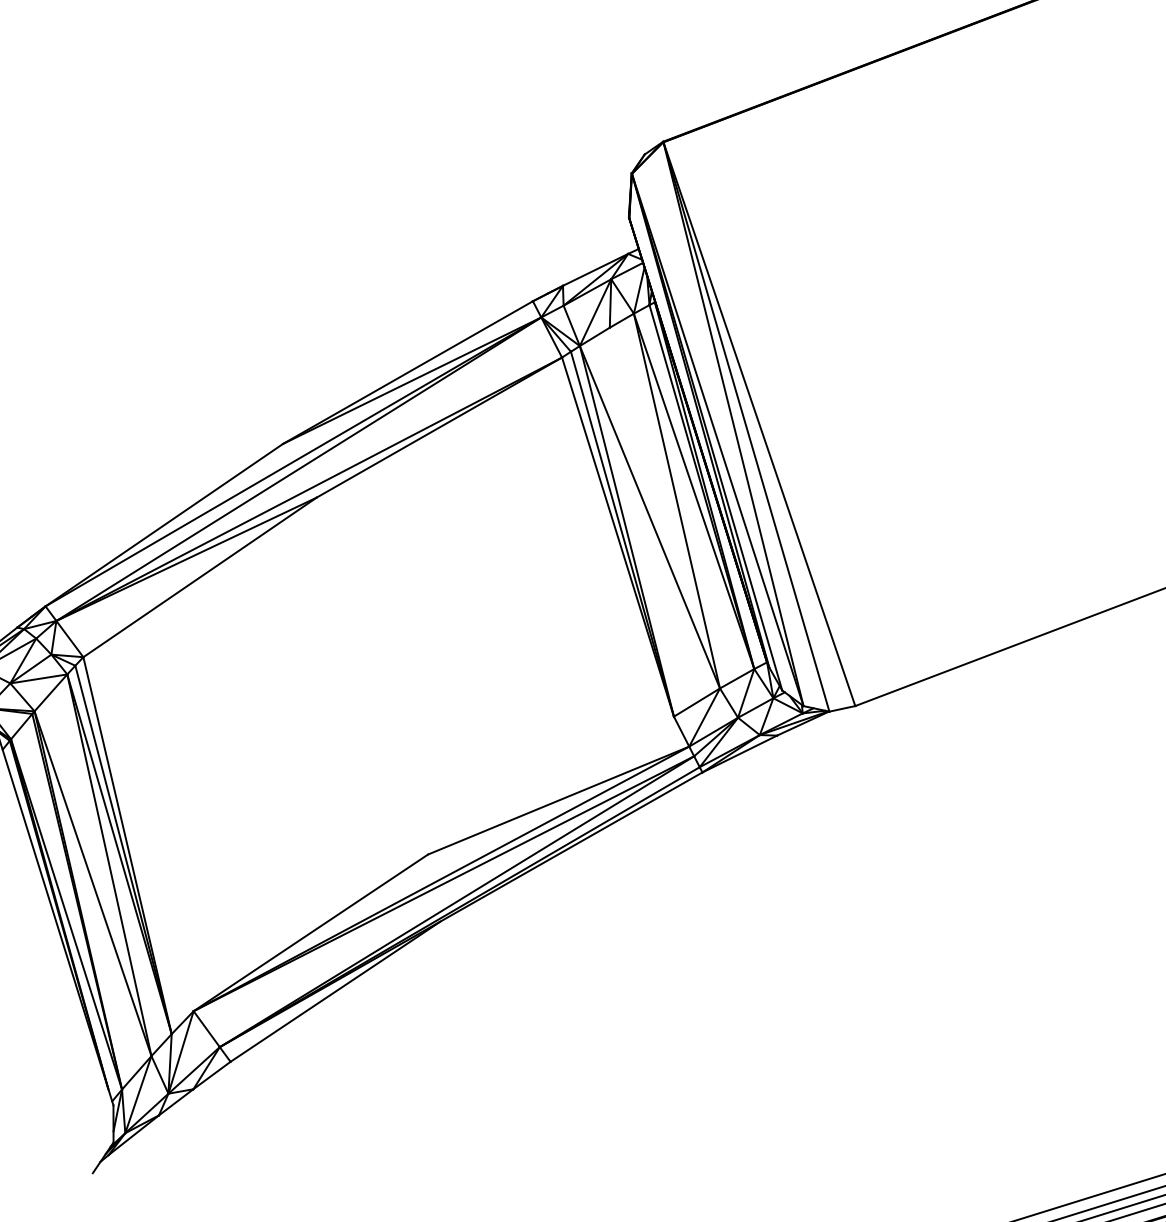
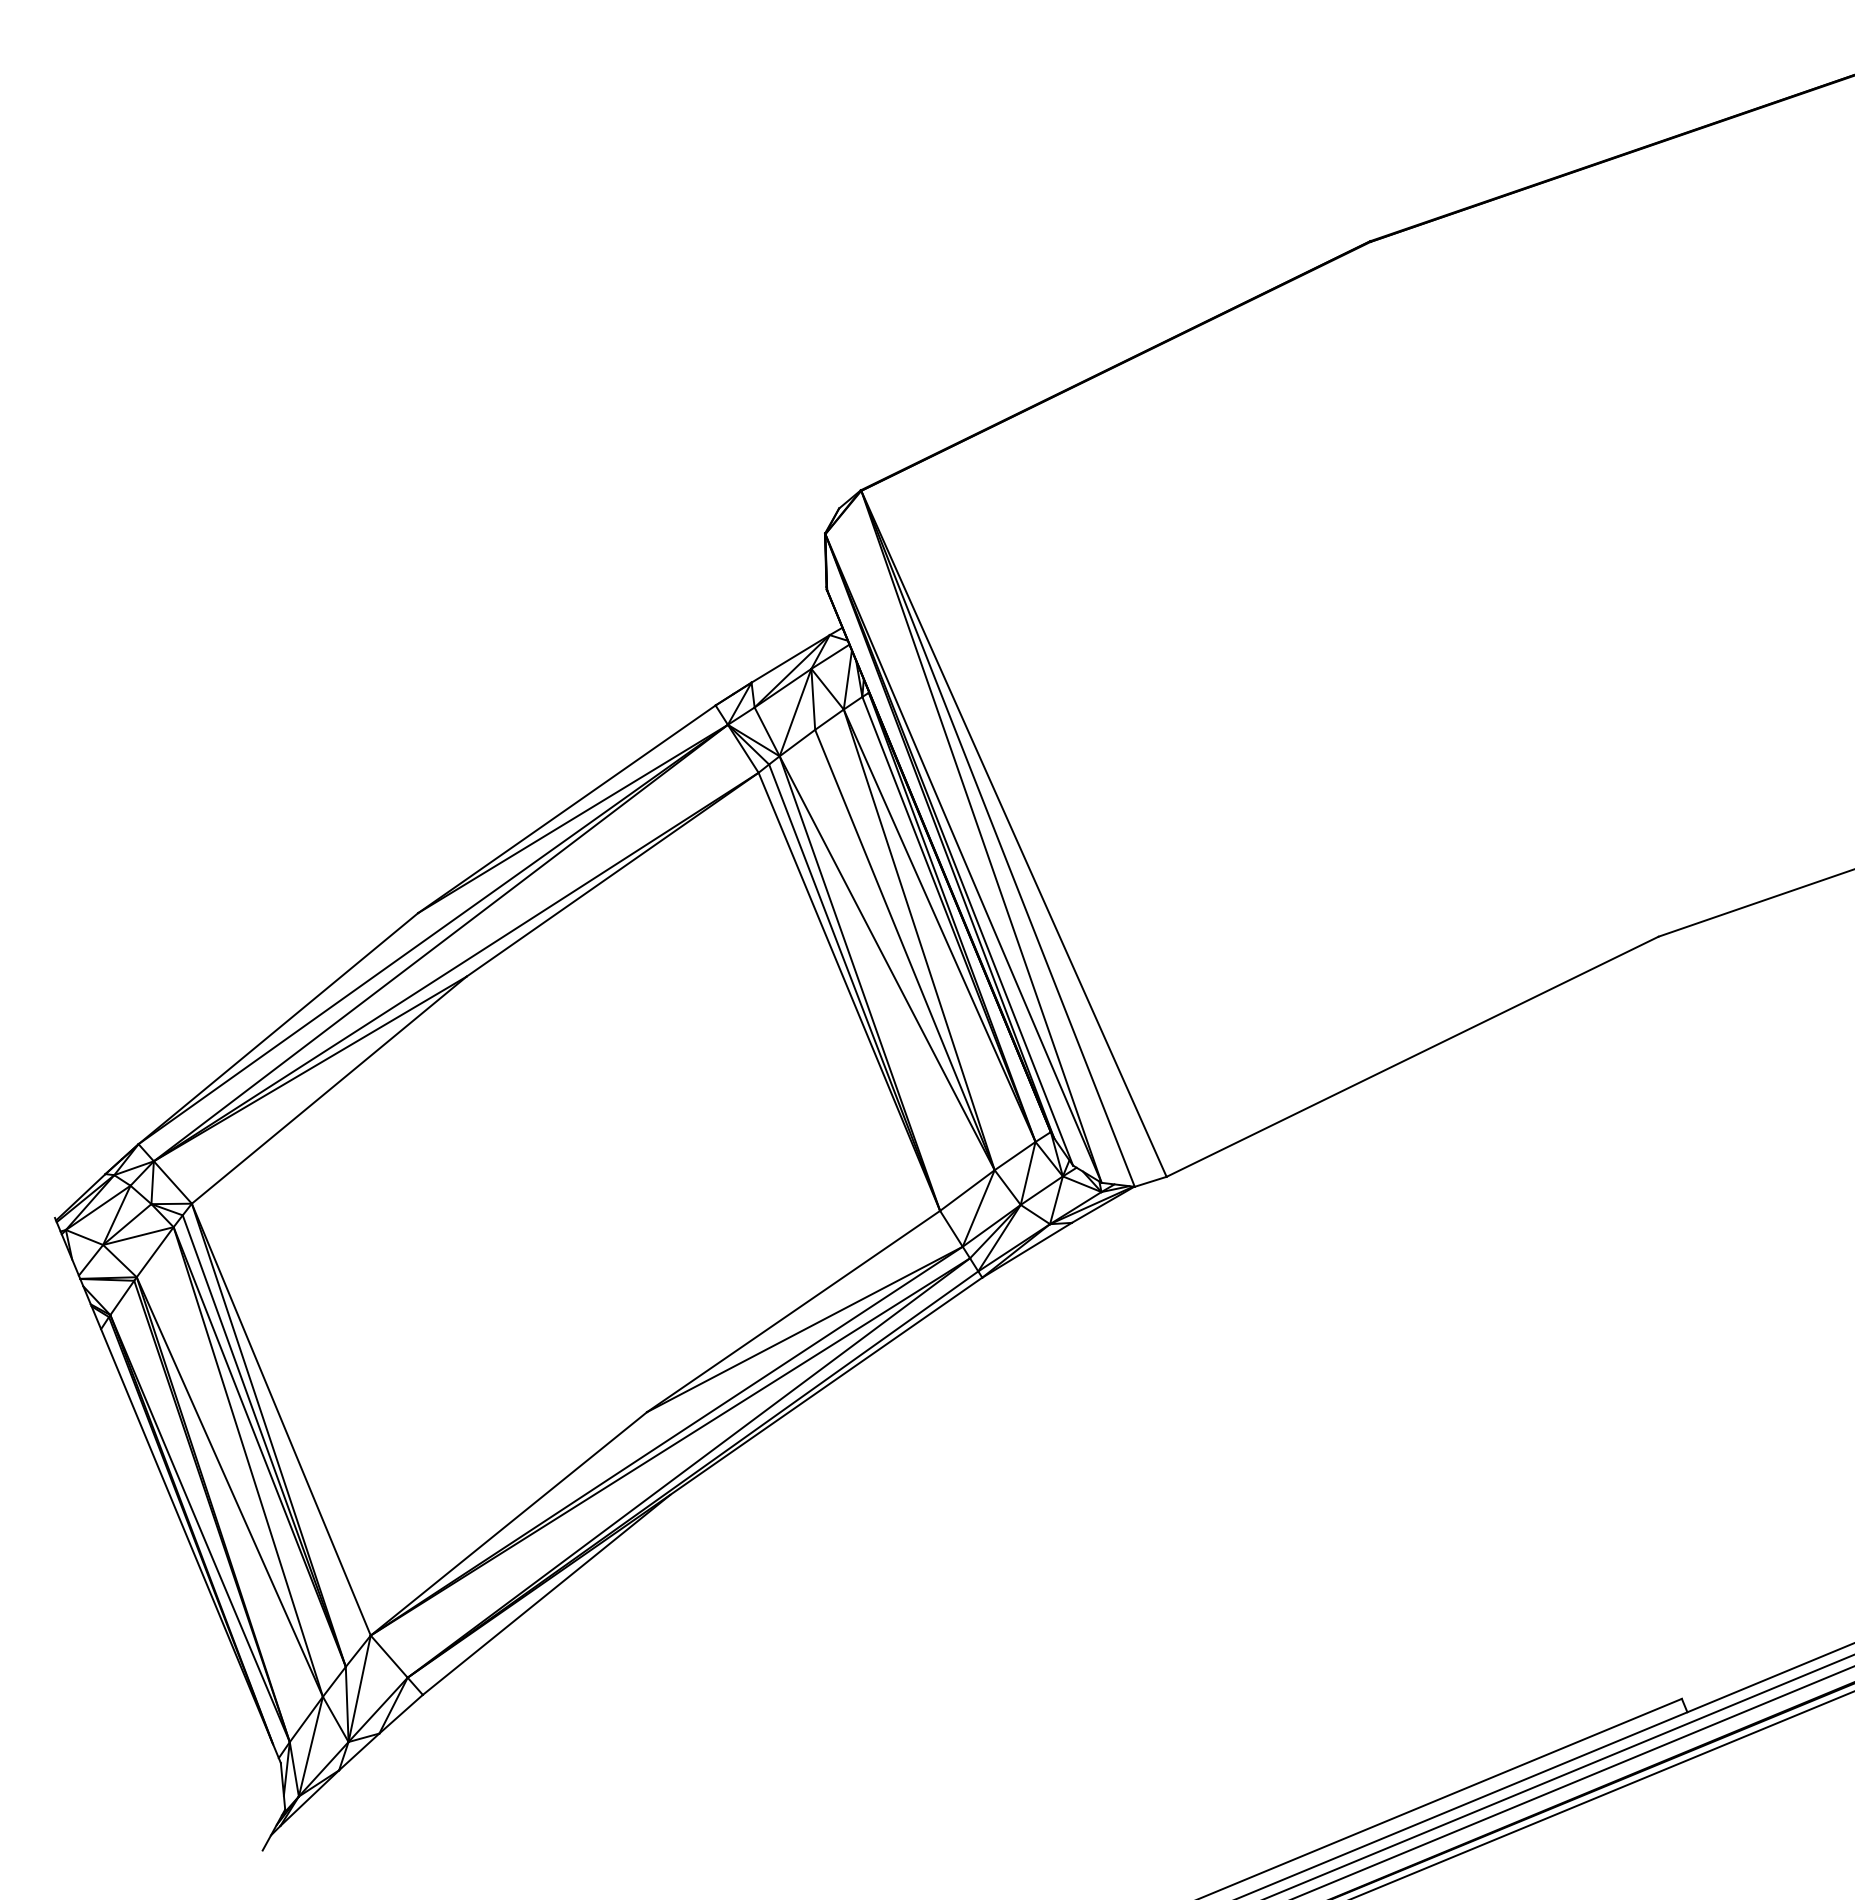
line: (664, 507) -> (904, 949), added
line: (550, 785) -> (793, 1311), added
line: (137, 834) -> (280, 1419), added

